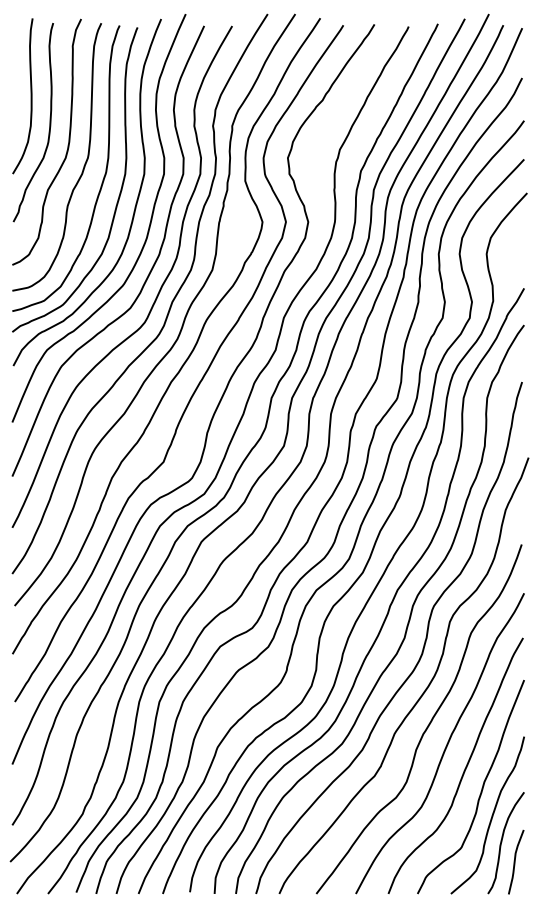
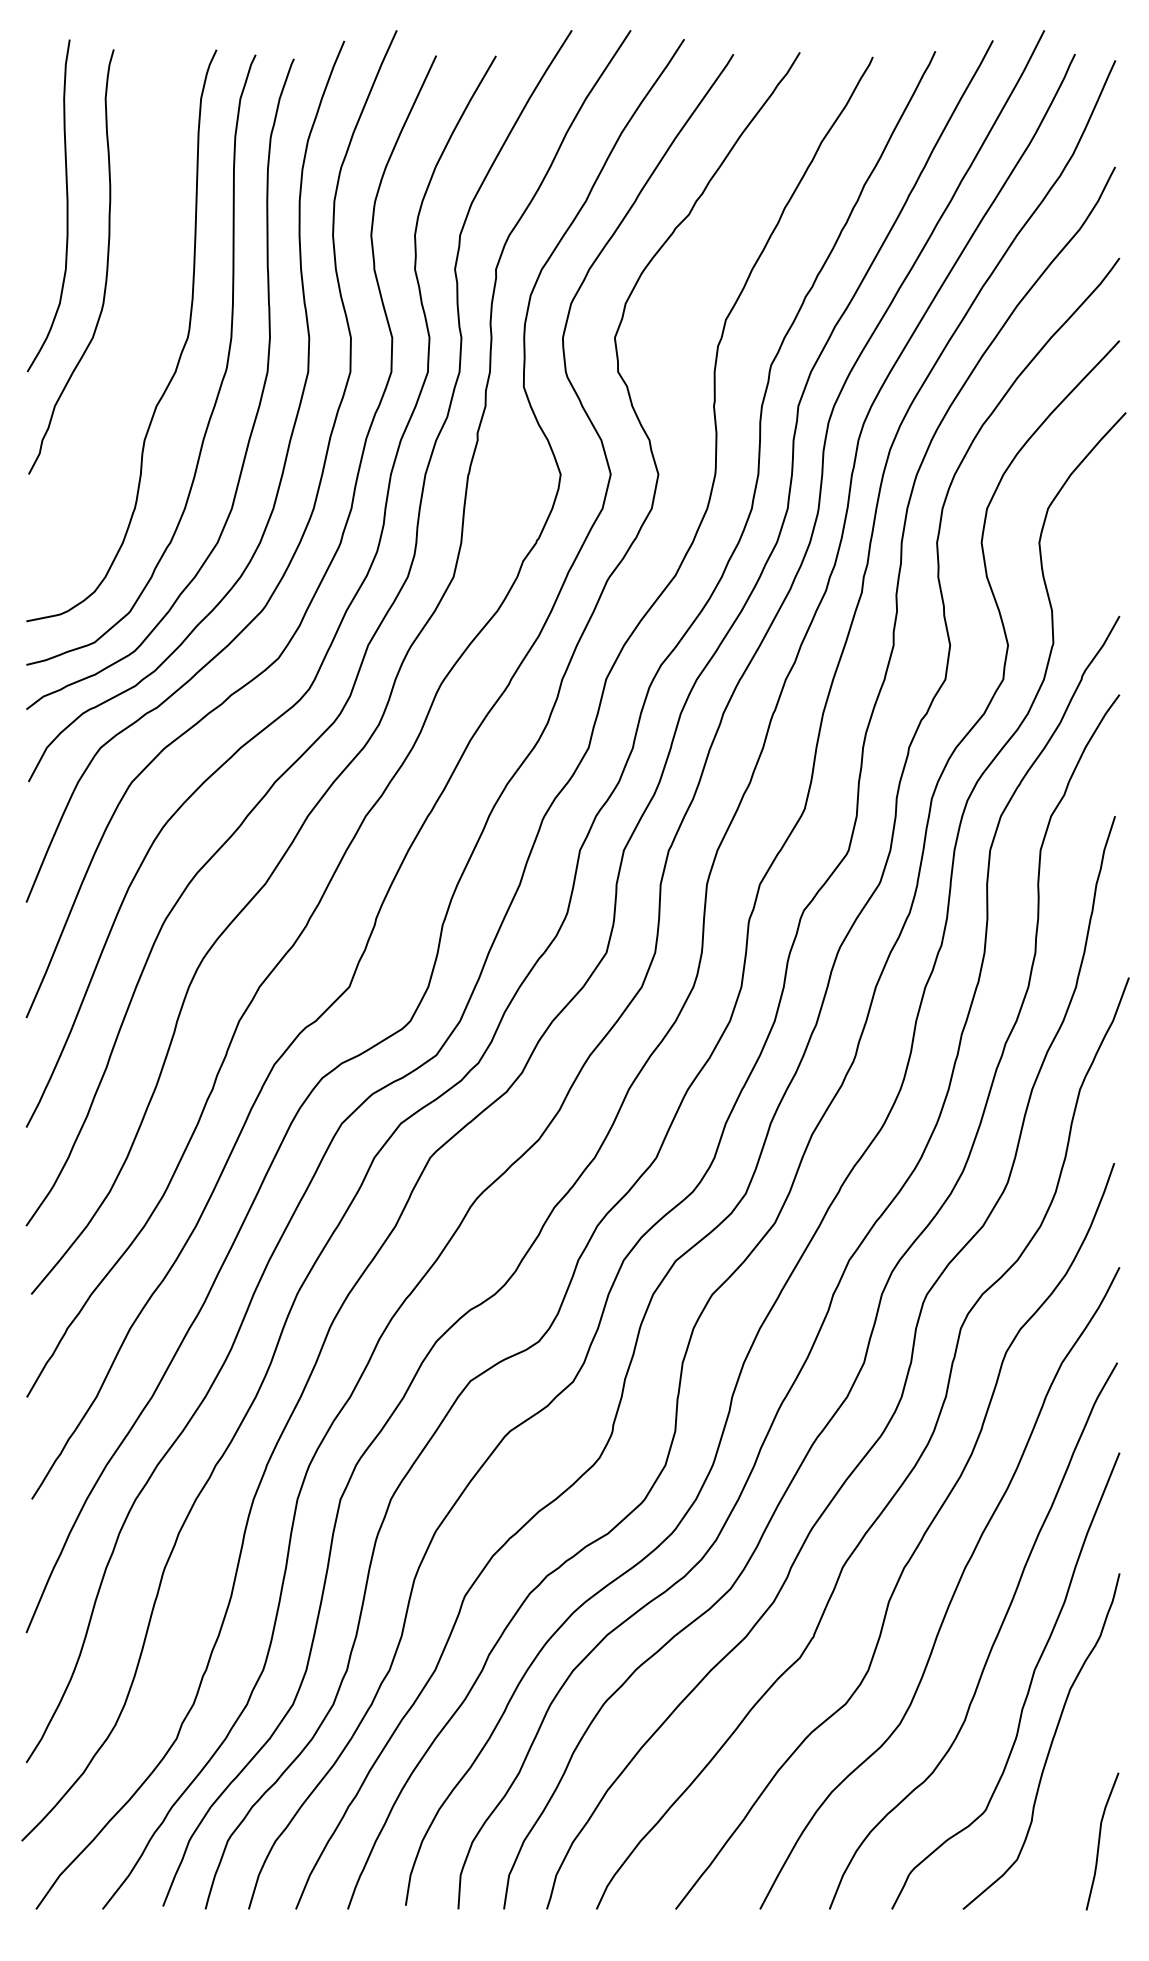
curve: (67, 145) -> (144, 310), removed
curve: (502, 842) -> (1073, 1799), removed

